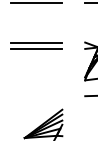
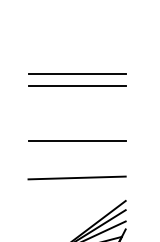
line: (36, 77) -> (76, 140), added
line: (36, 97) -> (76, 177), added

